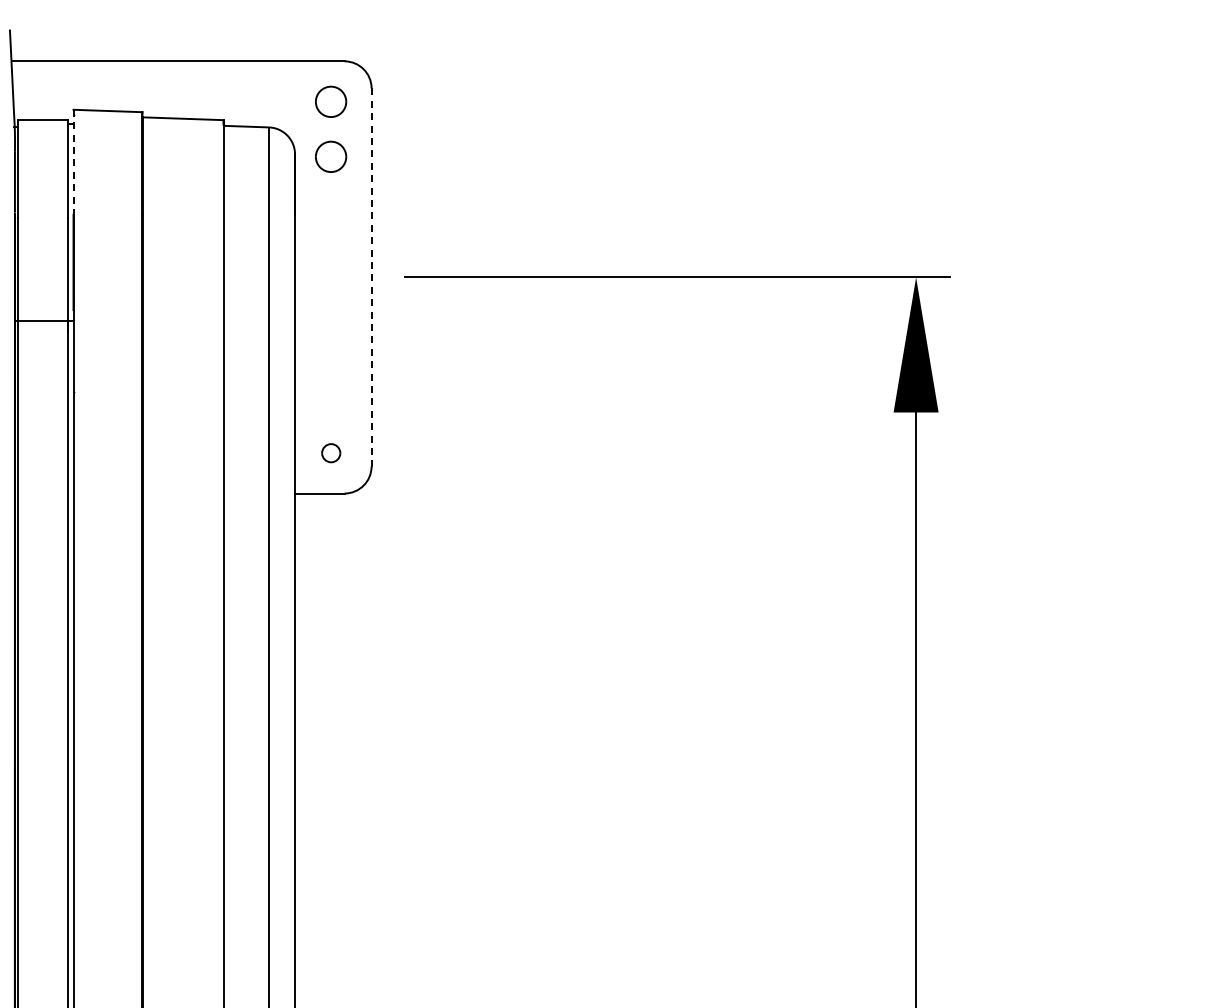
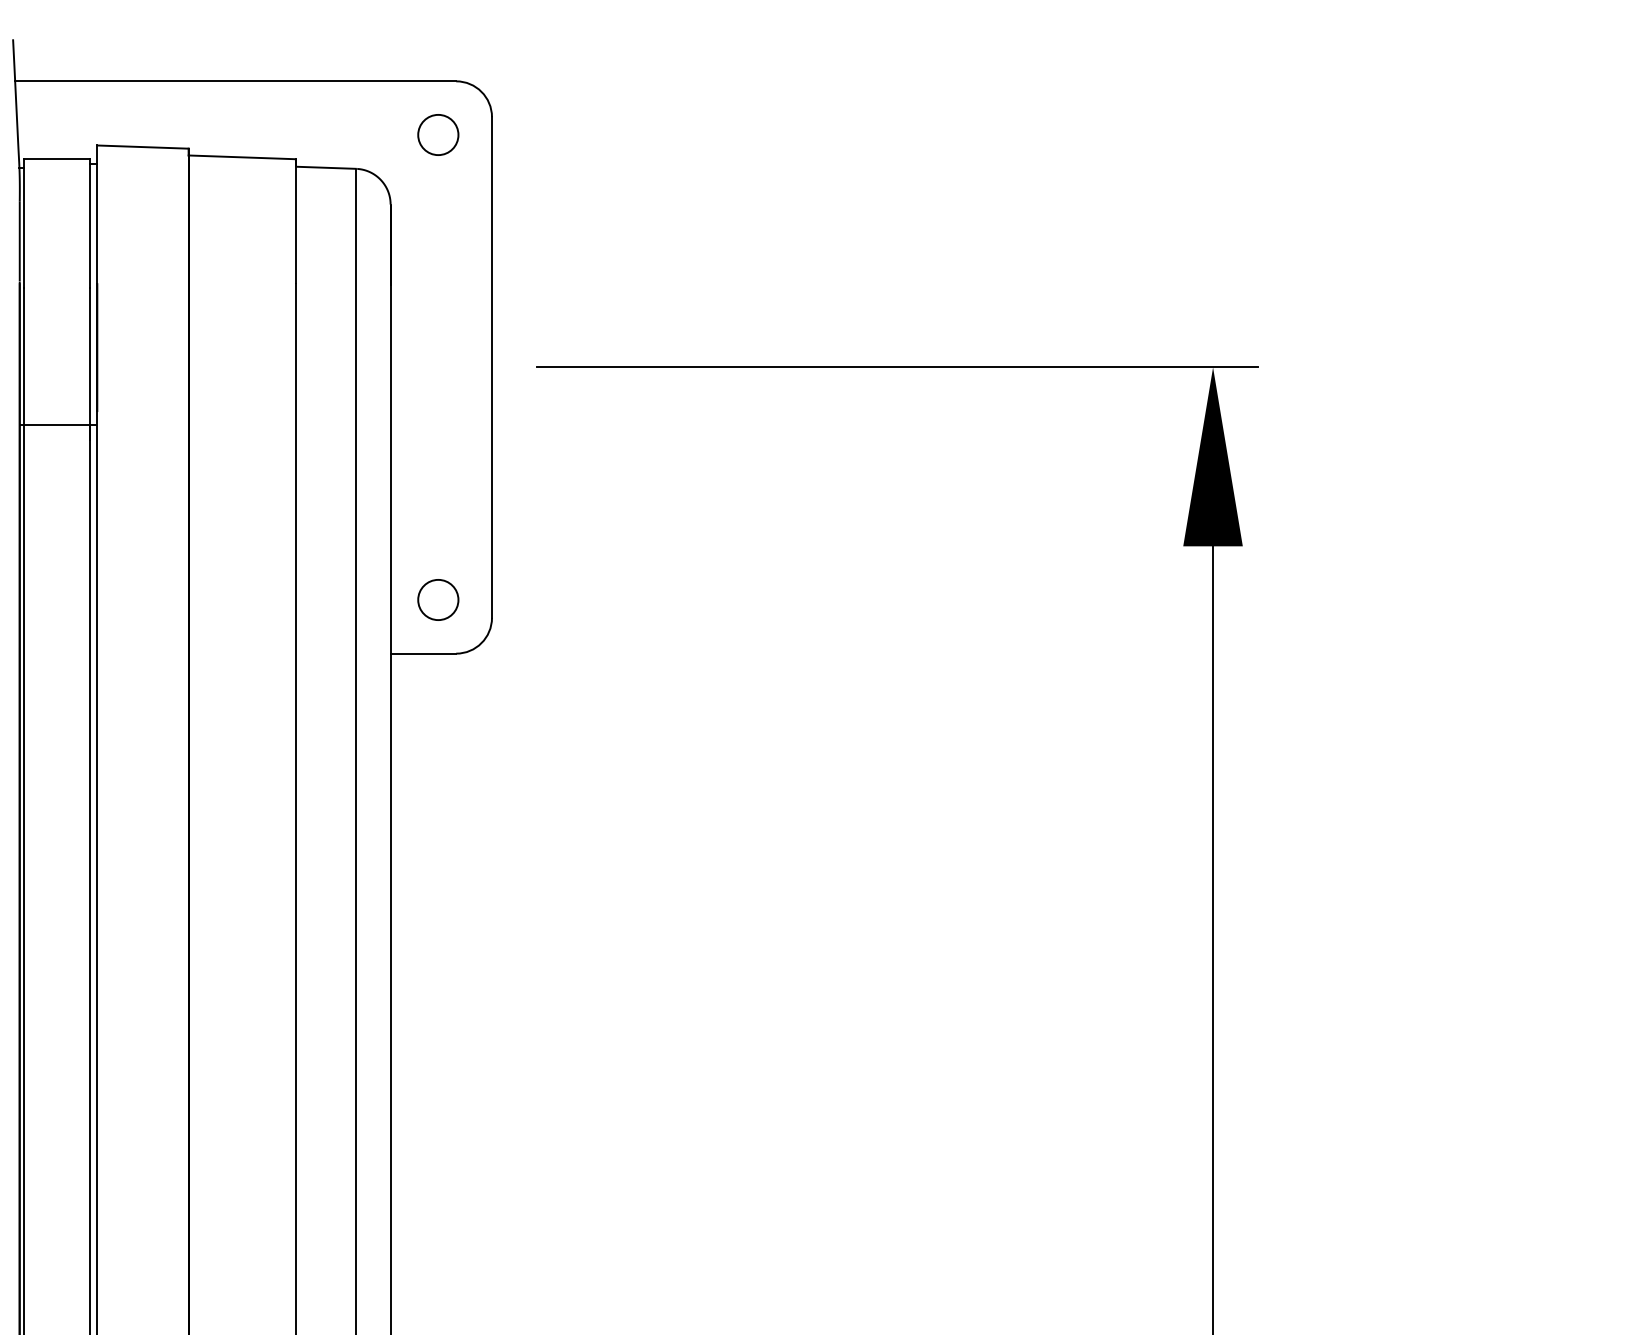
part: (331, 156) -> (438, 207), removed
line: (73, 161) -> (97, 213), dashed -> solid
line: (371, 277) -> (491, 367), dashed -> solid
part: (331, 453) -> (438, 600), size x1.67

